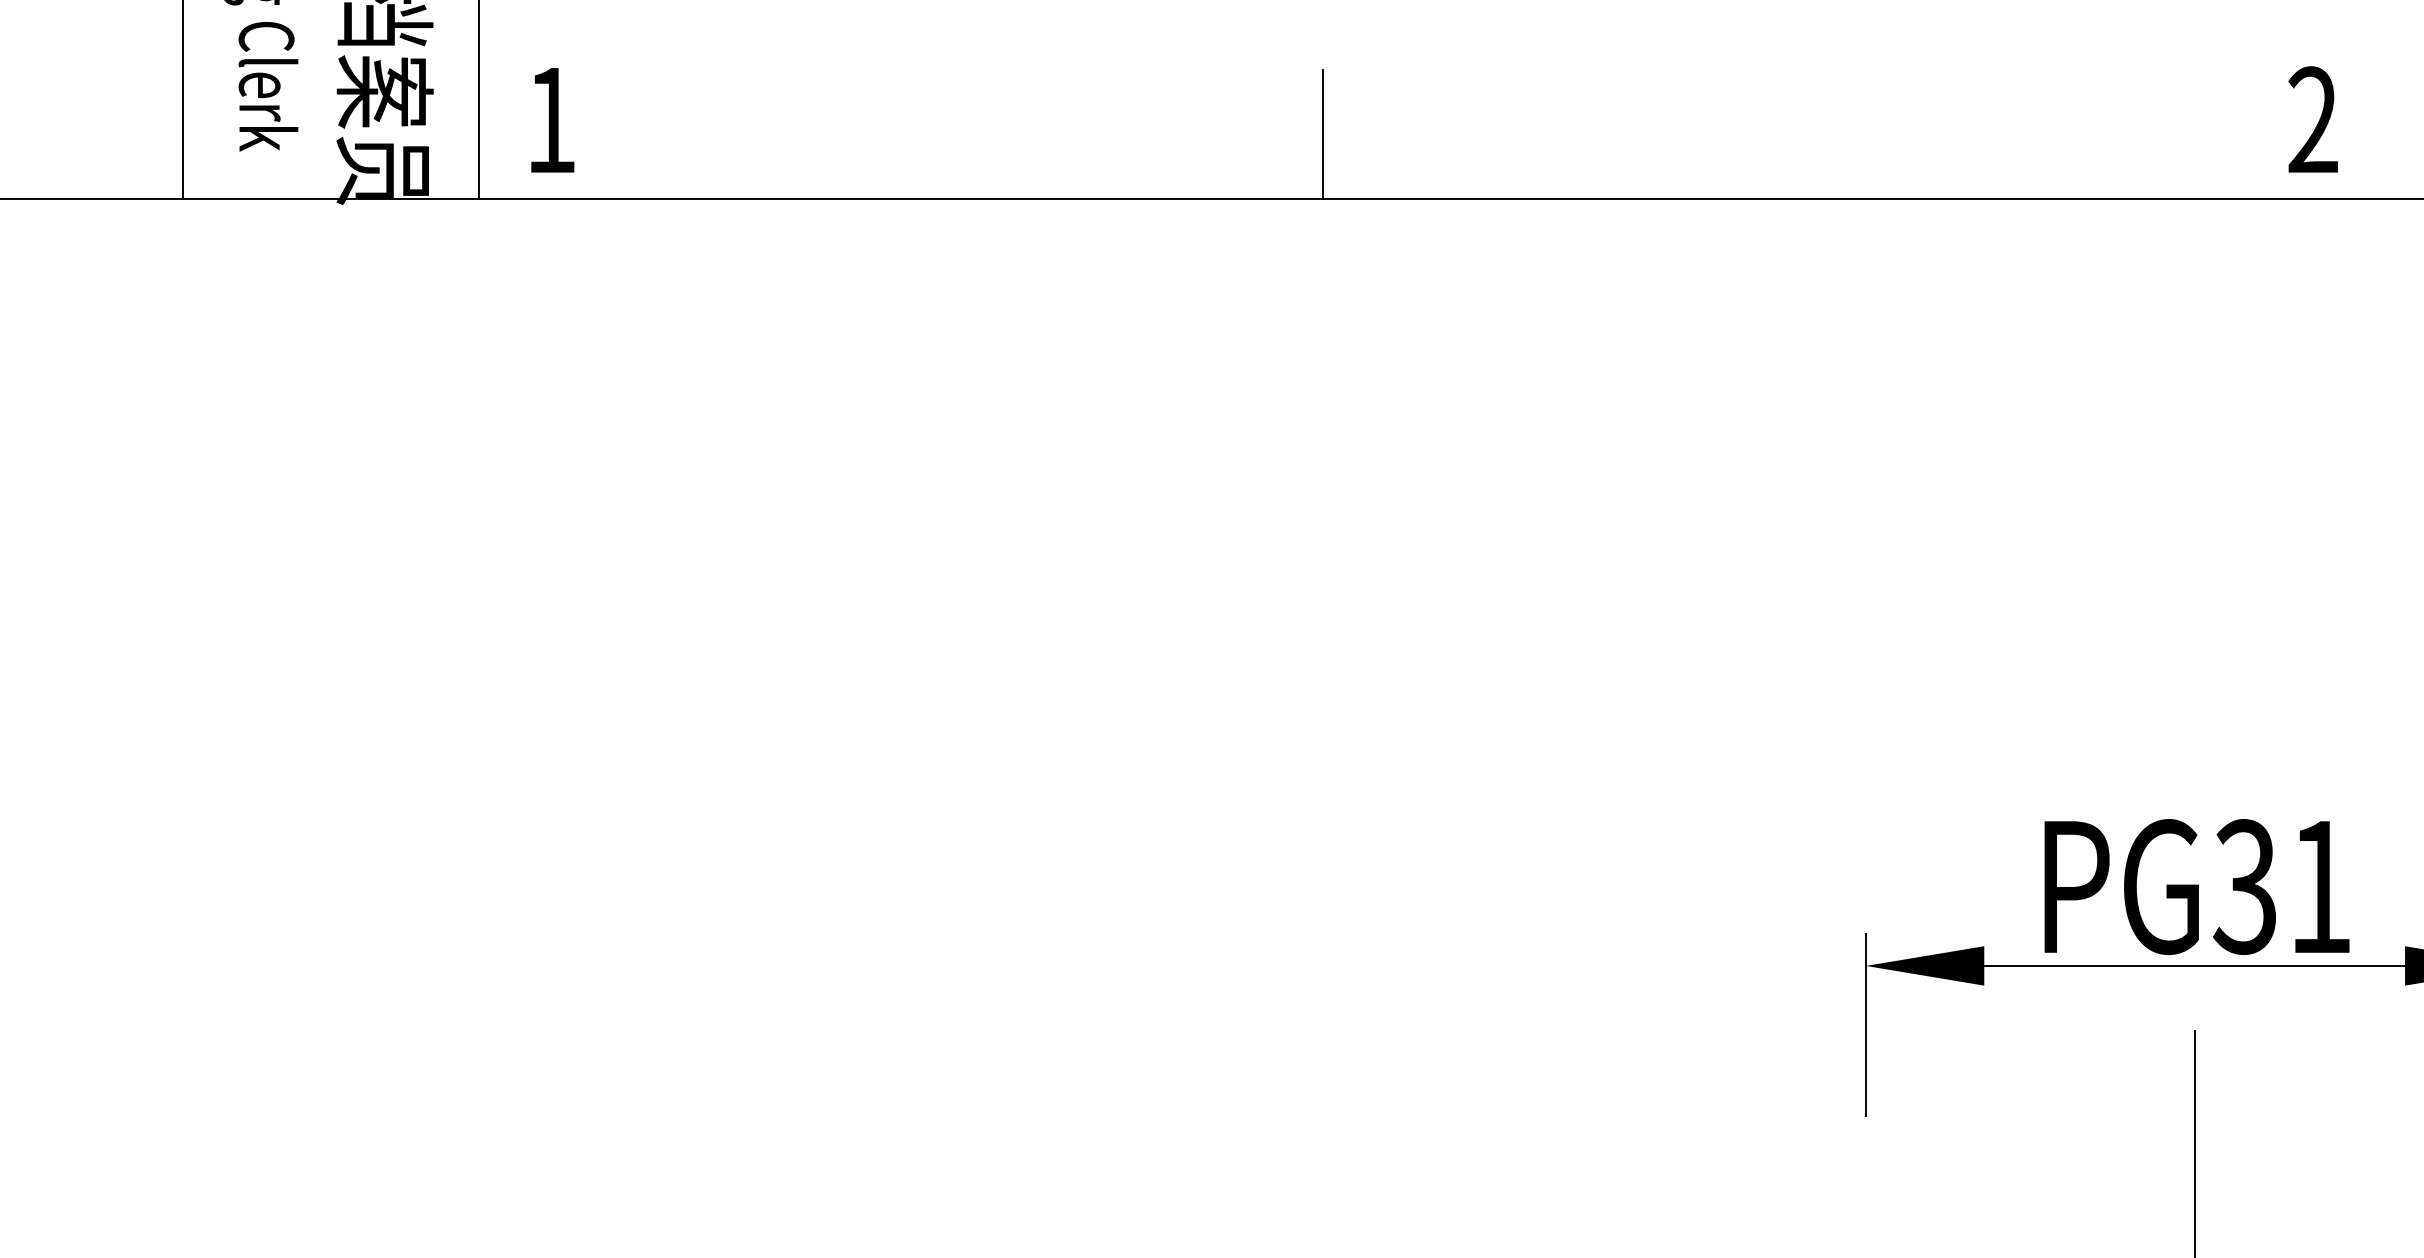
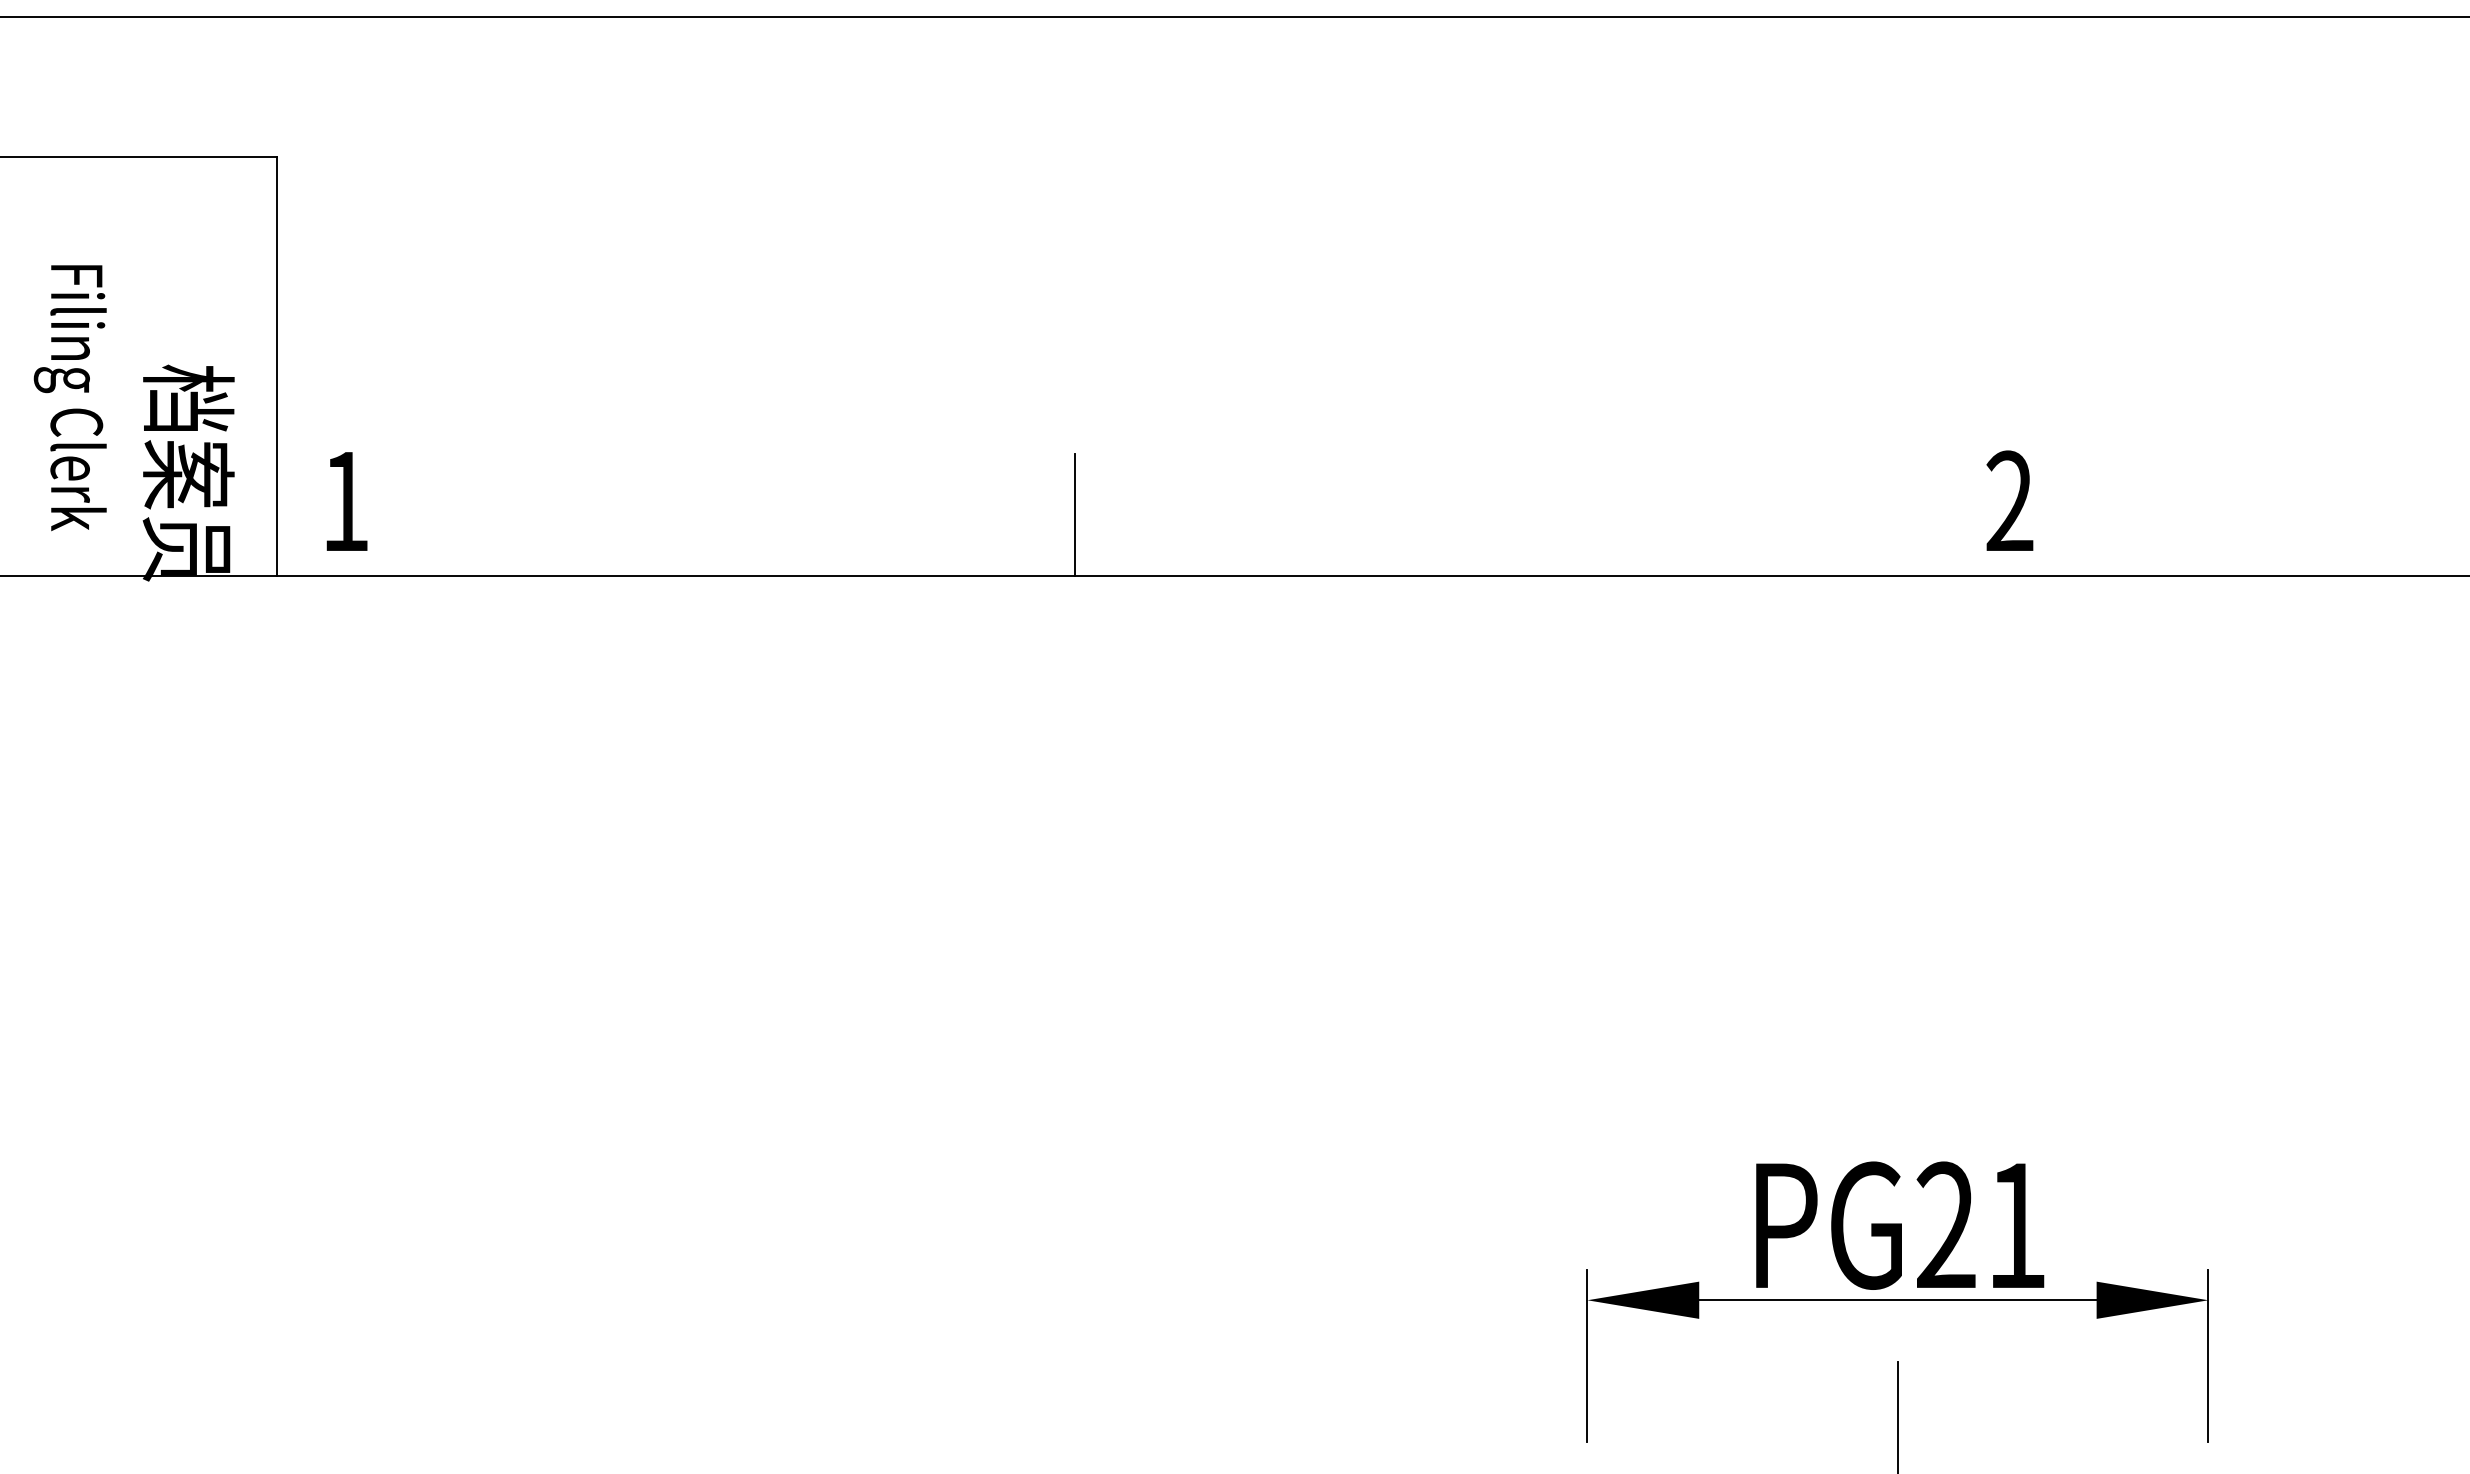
text: (2245, 886) -> (1945, 1225), PG31 -> PG21

